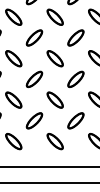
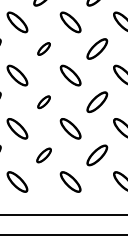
part: (34, 37) -> (44, 48), size x0.6
part: (34, 79) -> (44, 102), size x0.6
part: (34, 120) -> (44, 154), size x0.7

